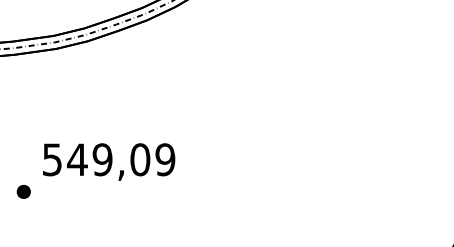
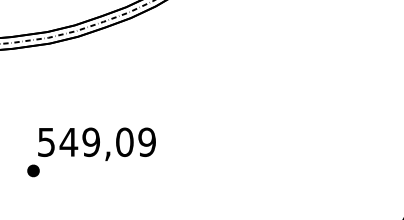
part: (23, 191) -> (33, 170), moved

